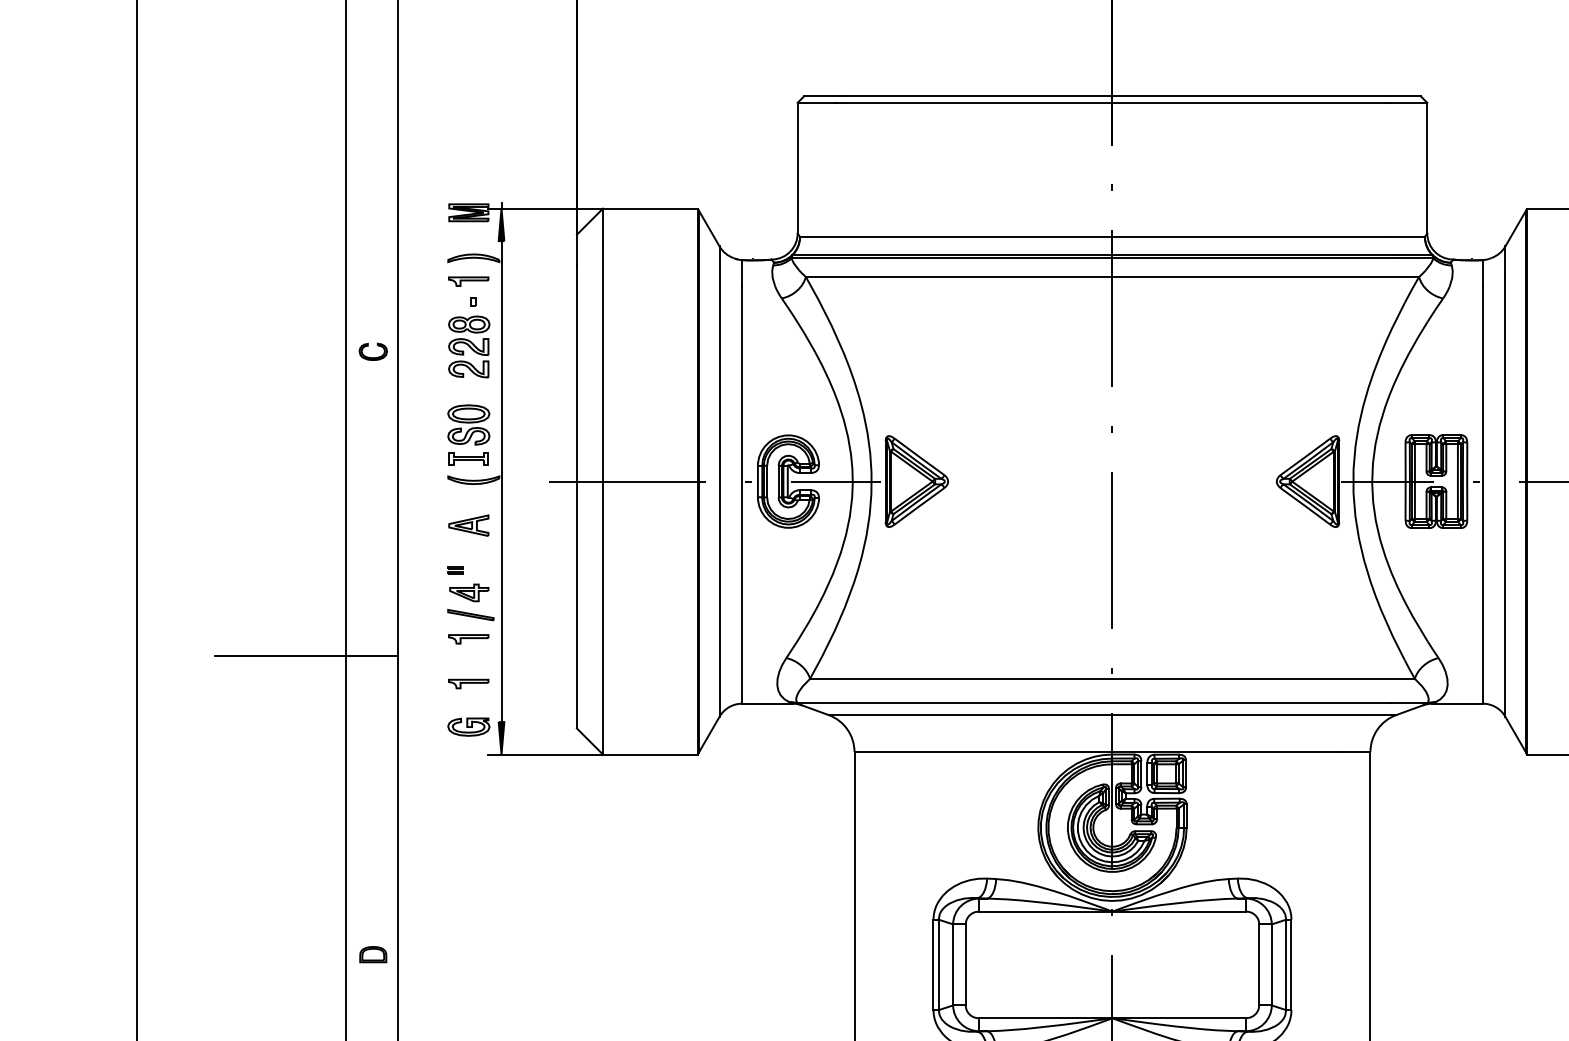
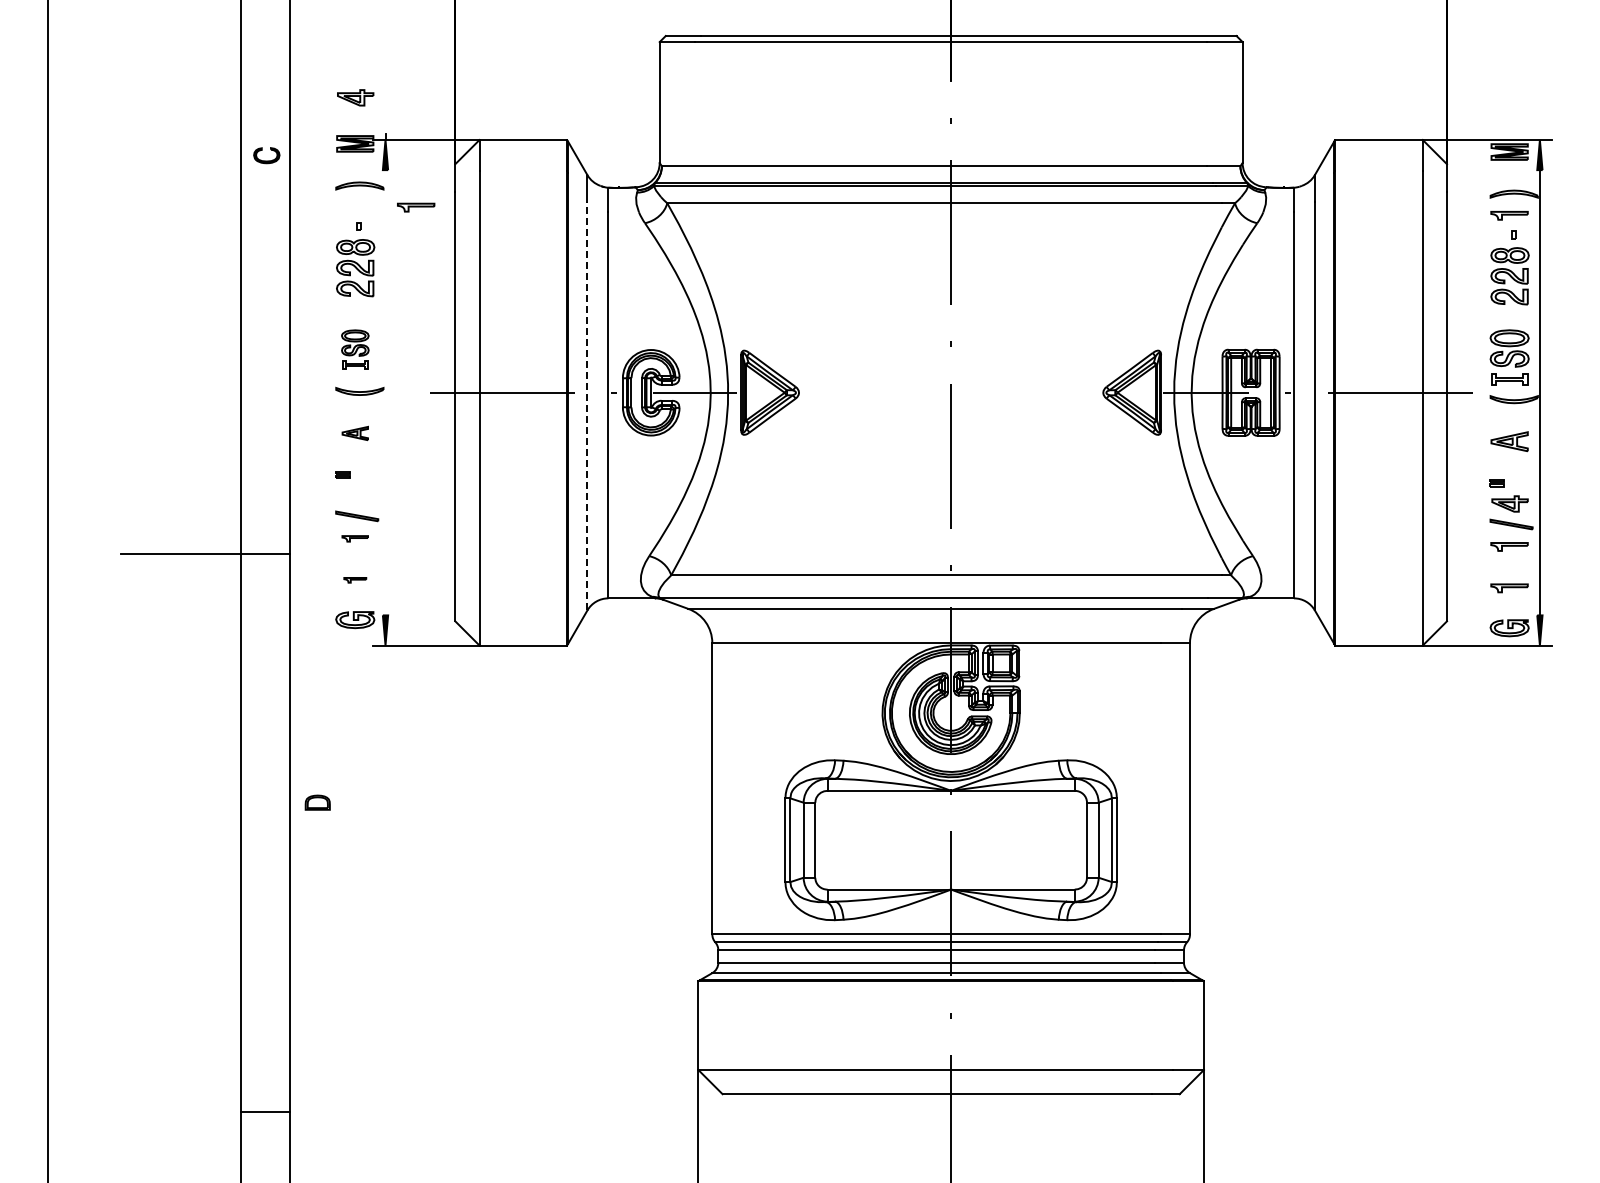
part: (469, 281) -> (416, 207), moved
part: (372, 351) -> (266, 155), moved
part: (469, 434) -> (355, 349), size x0.7
line: (501, 481) -> (385, 392), removed
line: (719, 495) -> (587, 405), solid -> dashed
part: (469, 525) -> (355, 433), size x0.7
part: (469, 592) -> (355, 97), moved
part: (469, 639) -> (355, 538), size x0.7
part: (469, 684) -> (355, 580), size x0.6
part: (372, 954) -> (317, 802), moved

